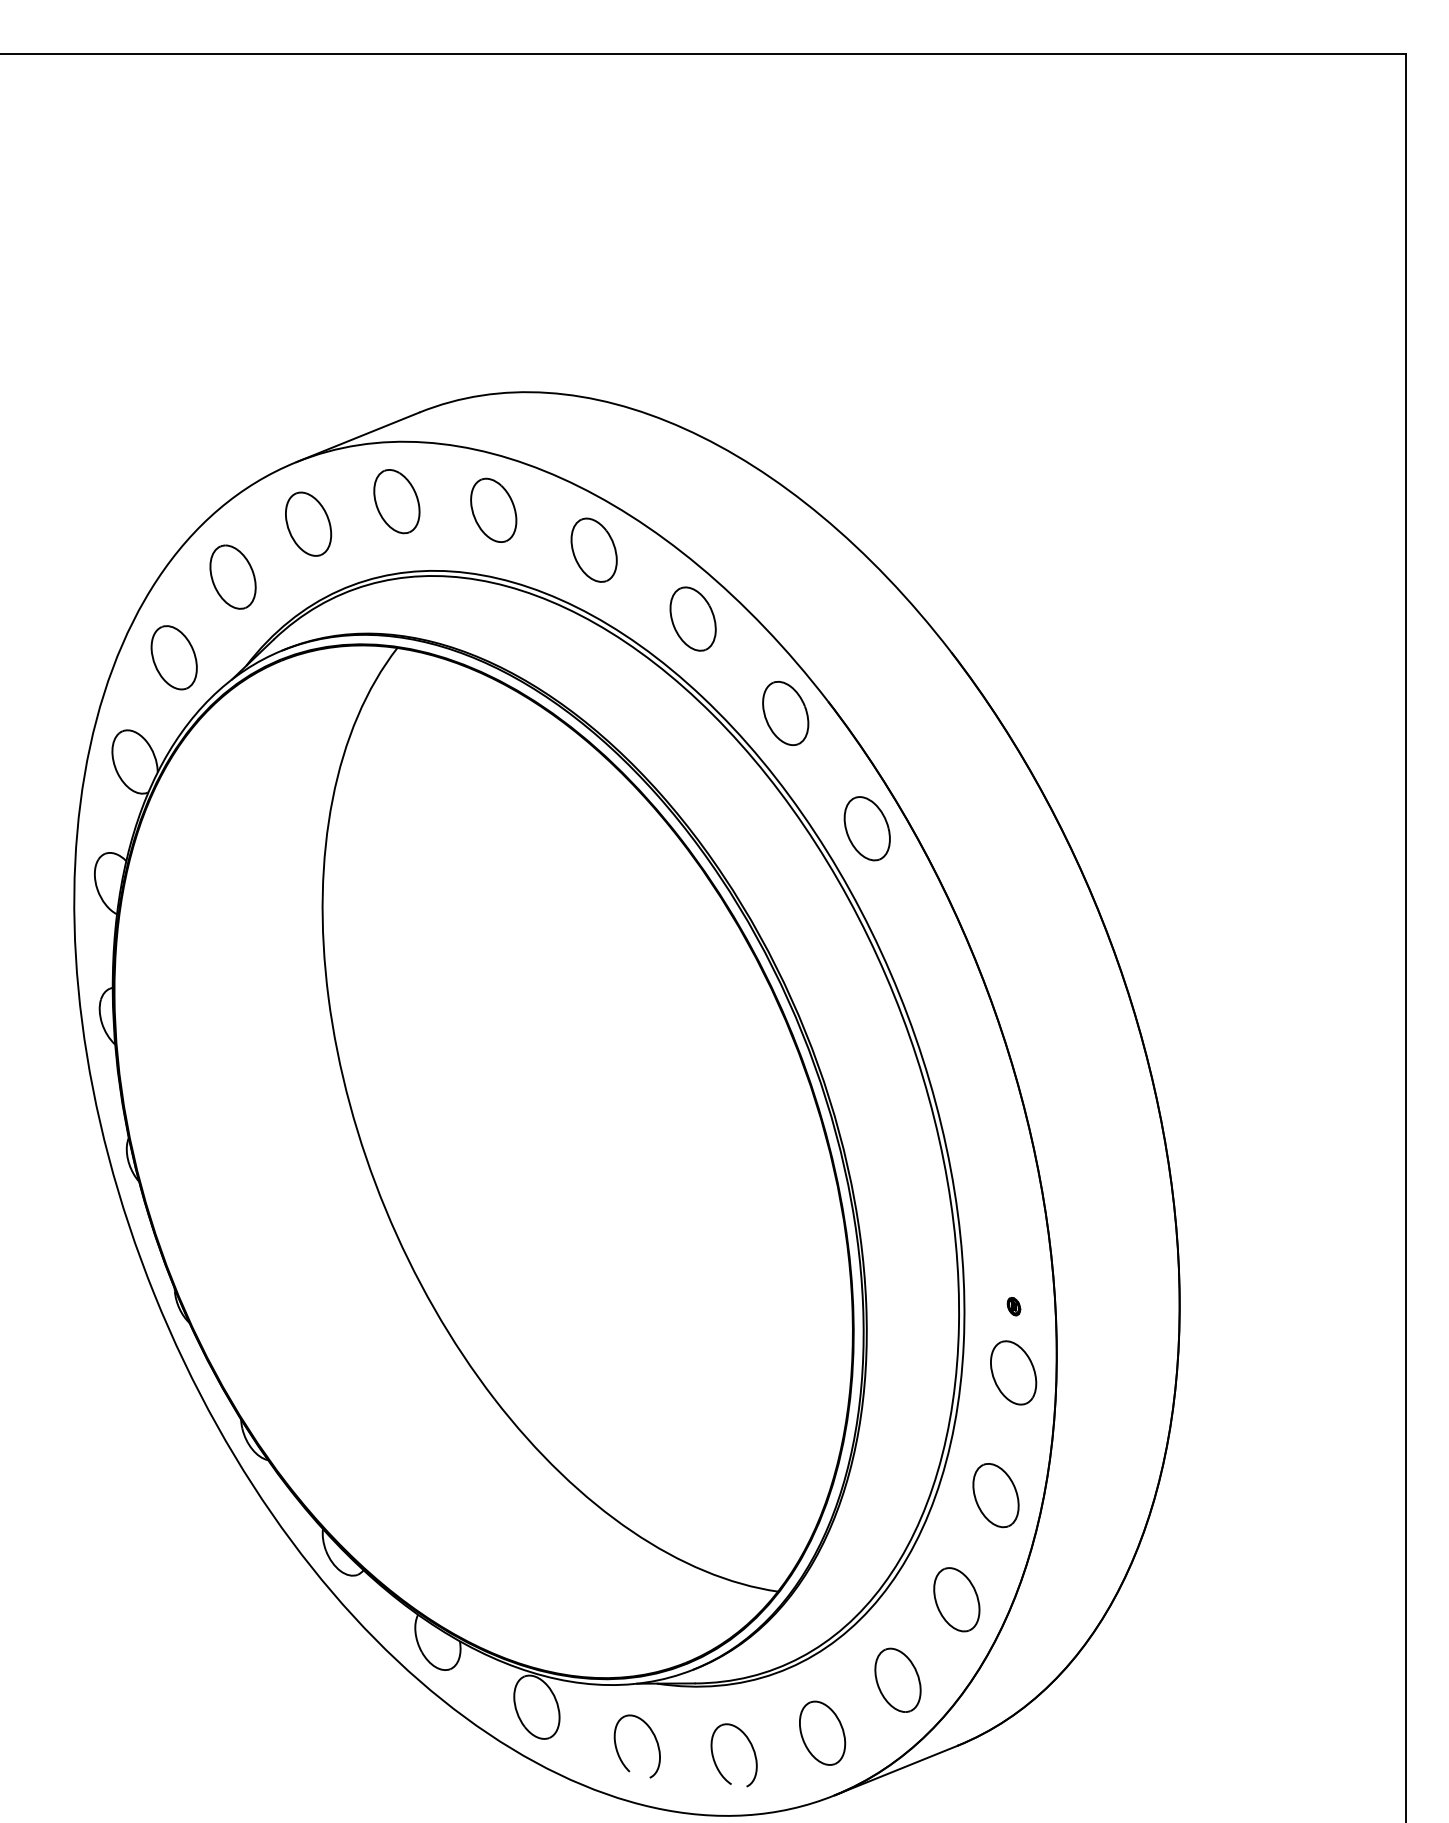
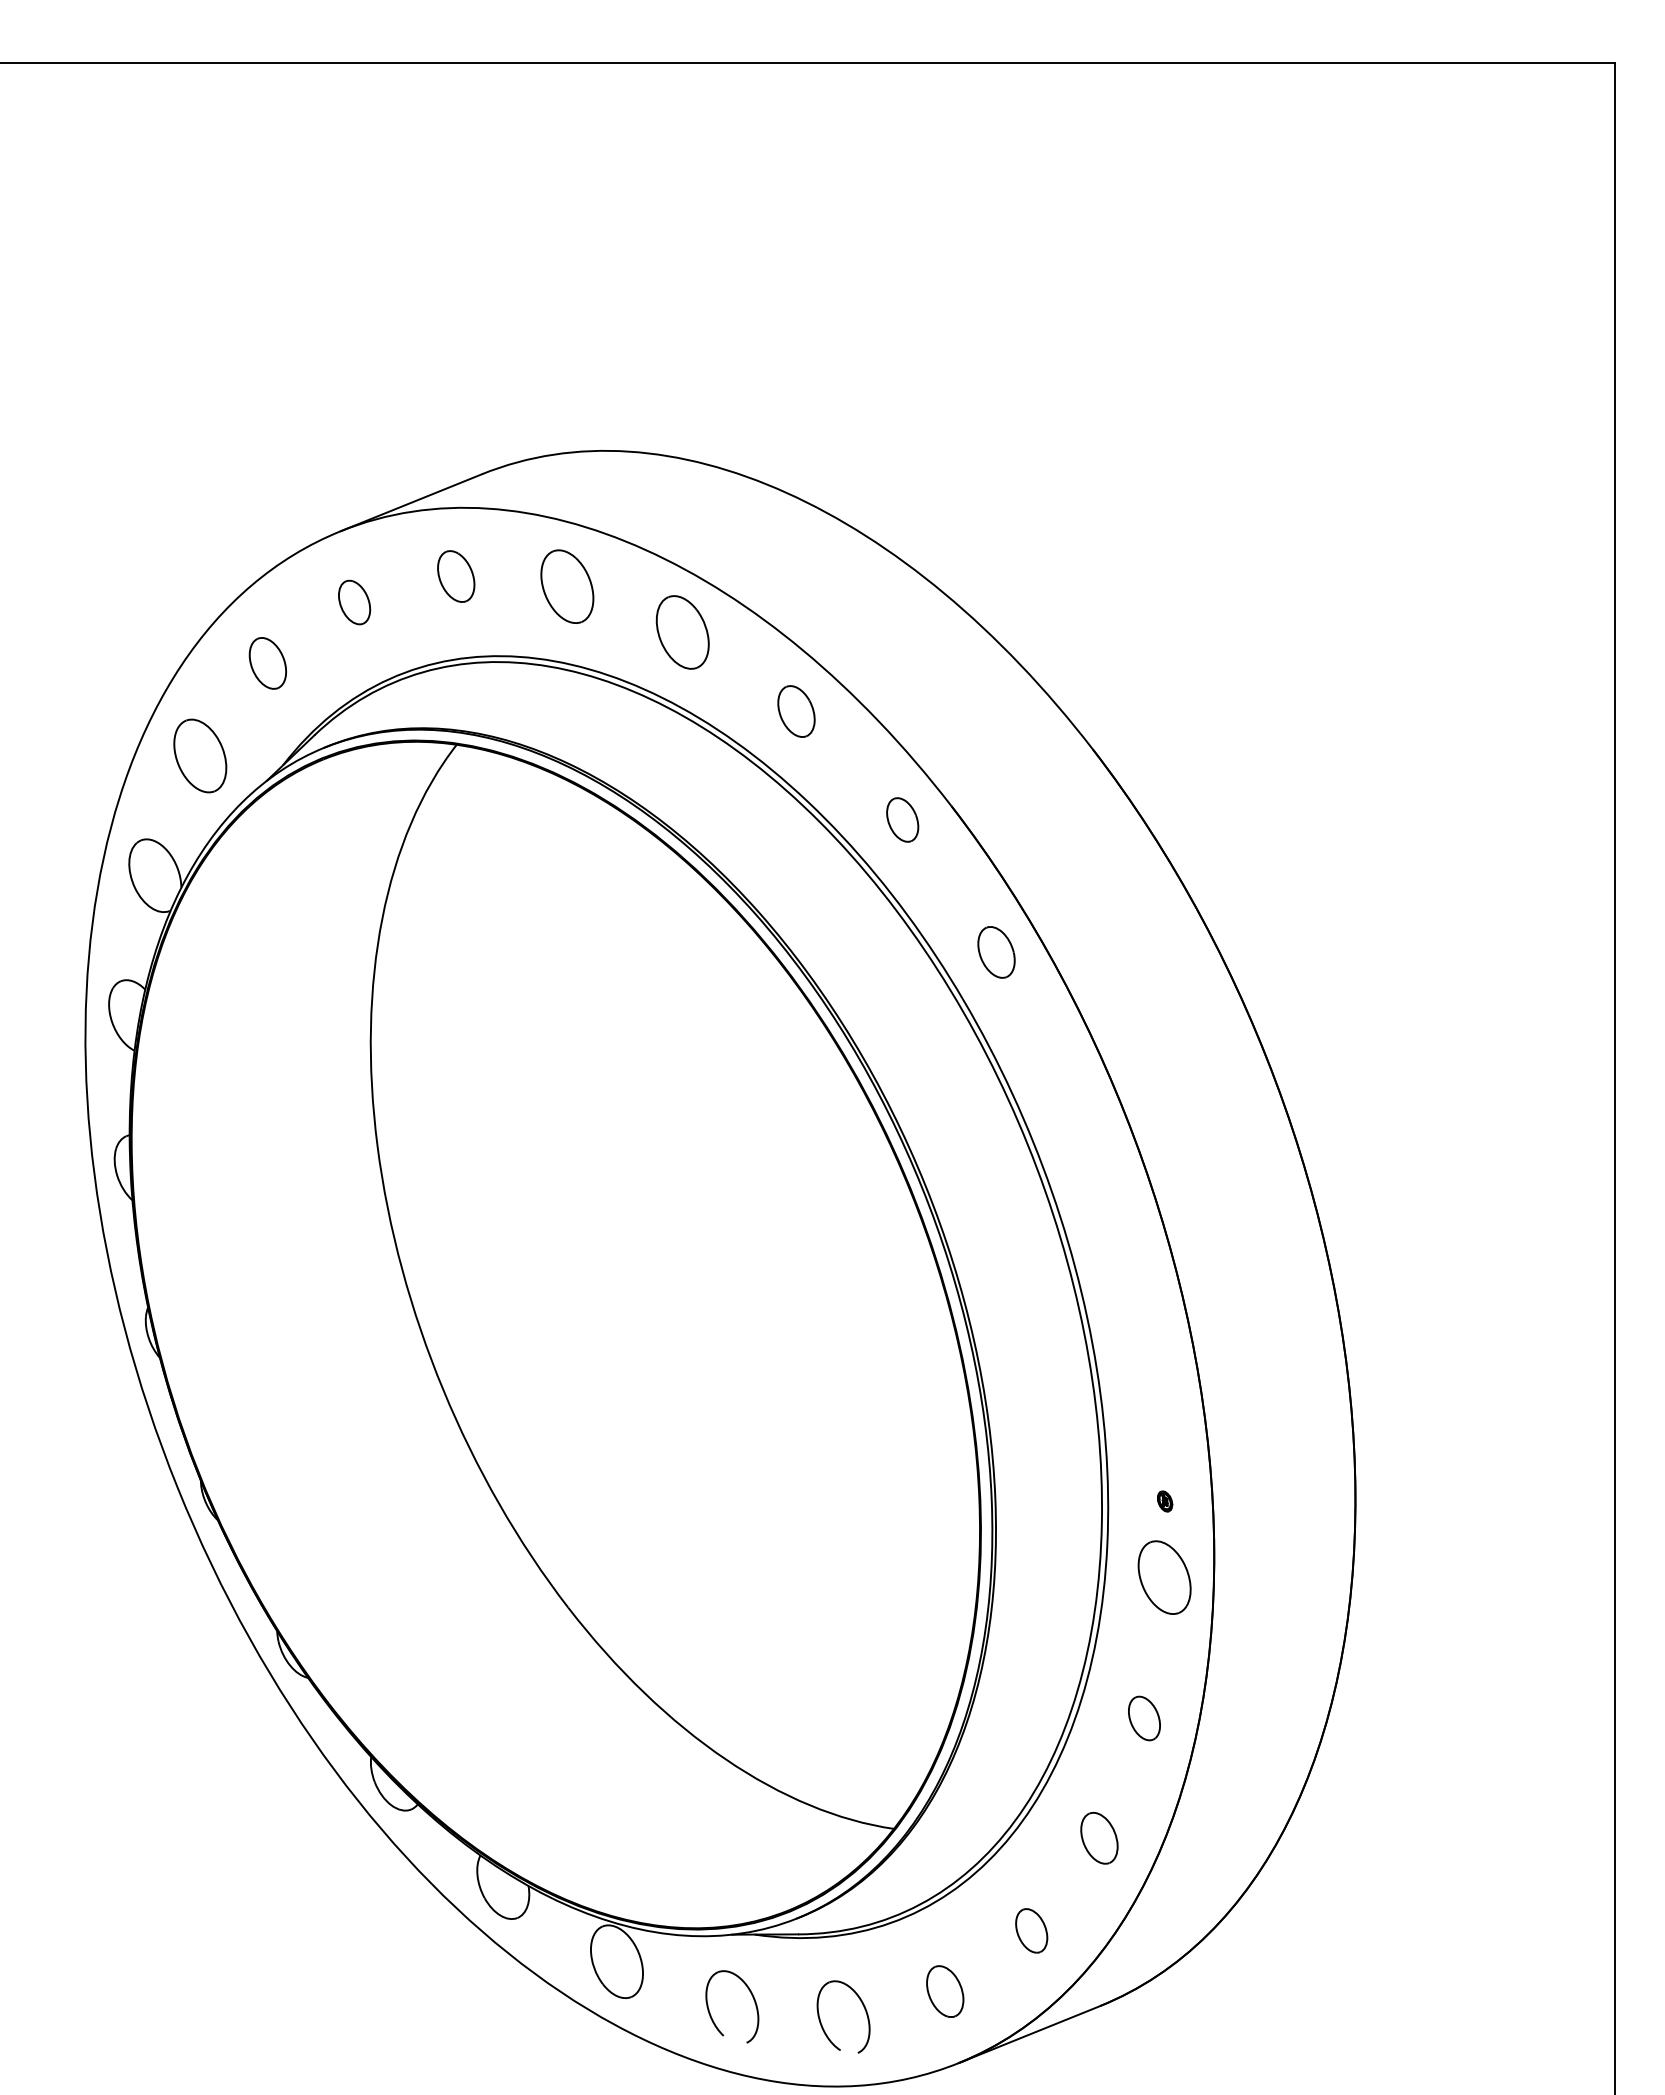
part: (397, 501) -> (456, 576), size x0.7
part: (308, 524) -> (354, 602), size x0.6
part: (232, 577) -> (267, 663), size x0.7
part: (693, 619) -> (796, 711), size x0.7
part: (785, 713) -> (902, 819), size x0.6
part: (867, 828) -> (996, 952), size x0.7
part: (996, 1495) -> (1144, 1718), size x0.6
part: (956, 1599) -> (1099, 1838), size x0.7
part: (897, 1680) -> (1031, 1930), size x0.6
part: (822, 1733) -> (945, 1991), size x0.7

